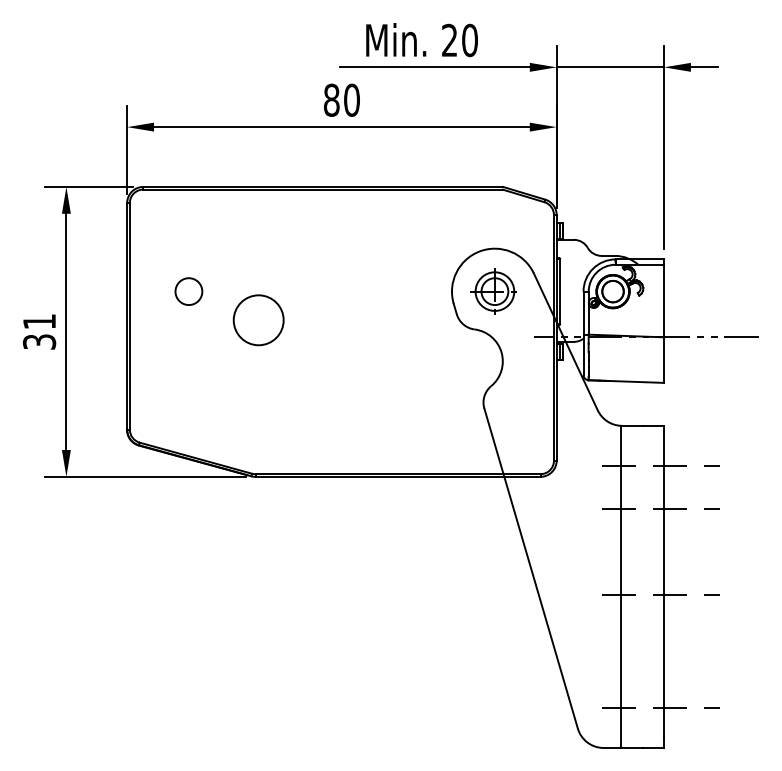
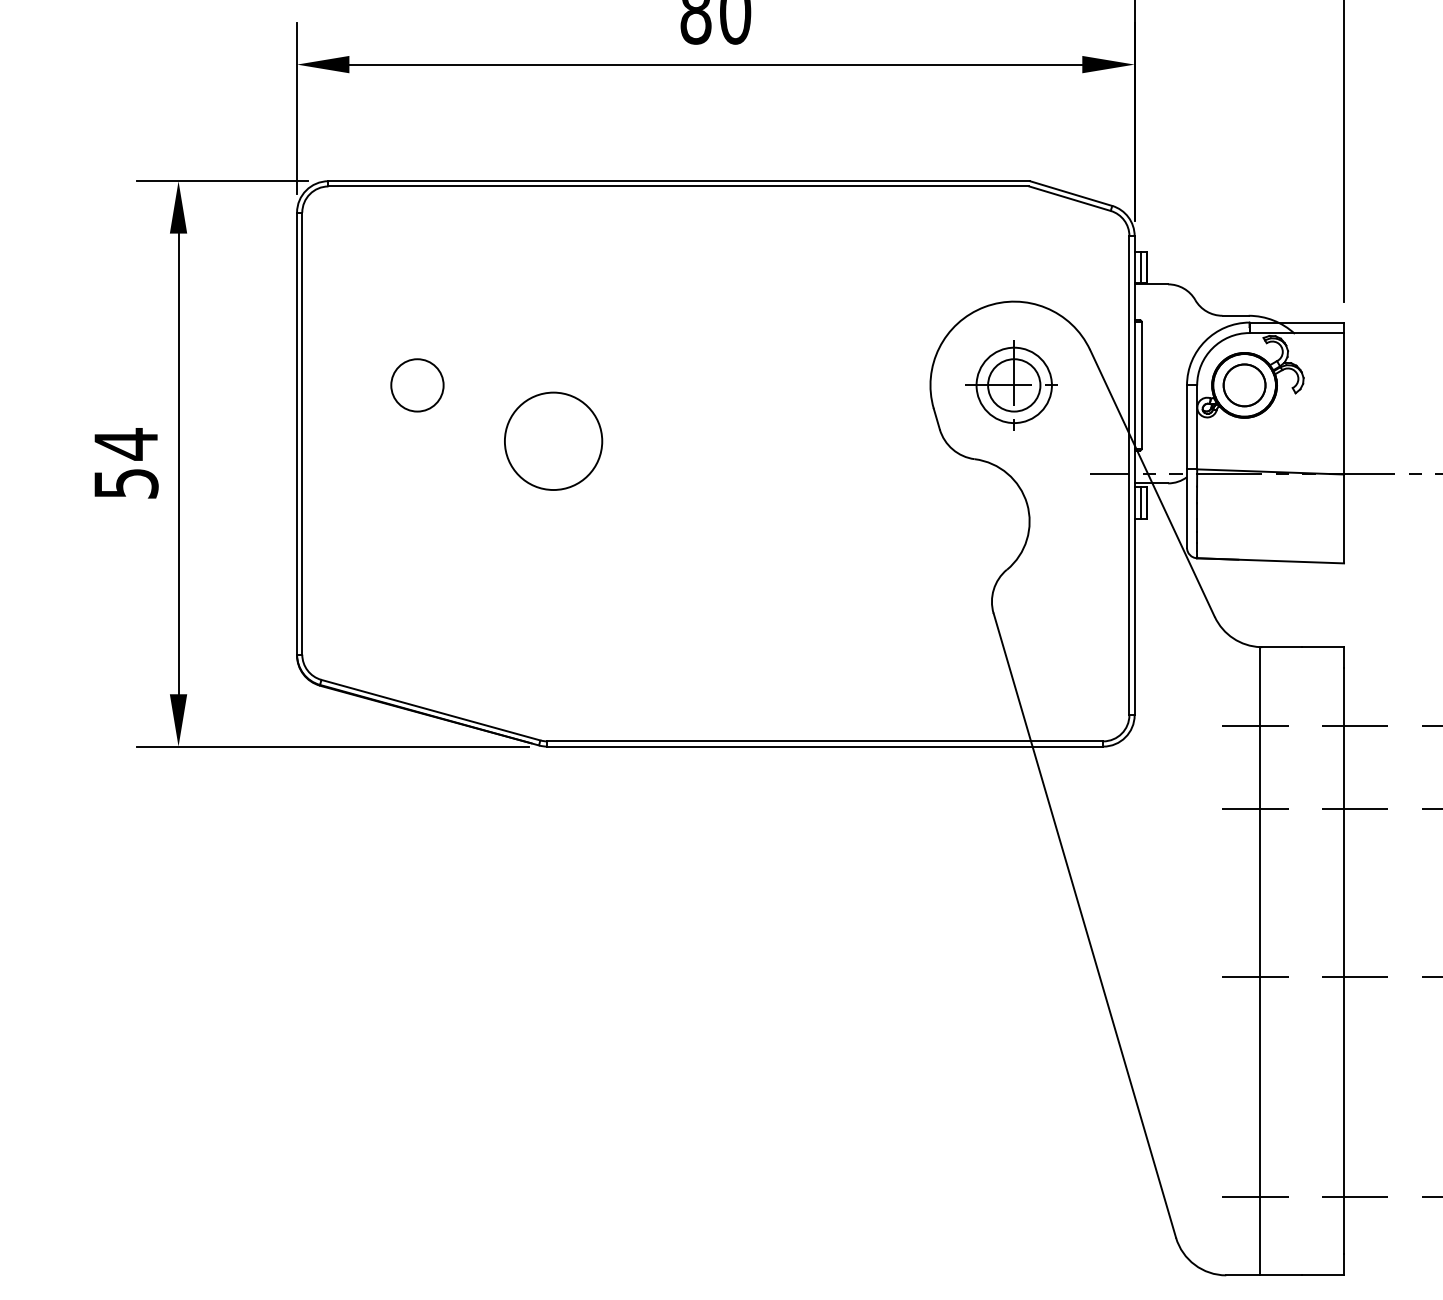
text: (38, 330) -> (124, 461), 31 -> 54

